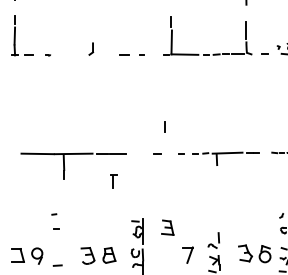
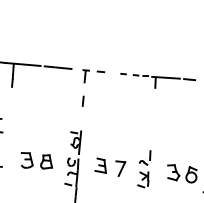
line: (164, 126) -> (83, 100), moved
part: (113, 181) -> (85, 76), moved
part: (167, 227) -> (101, 165), moved

